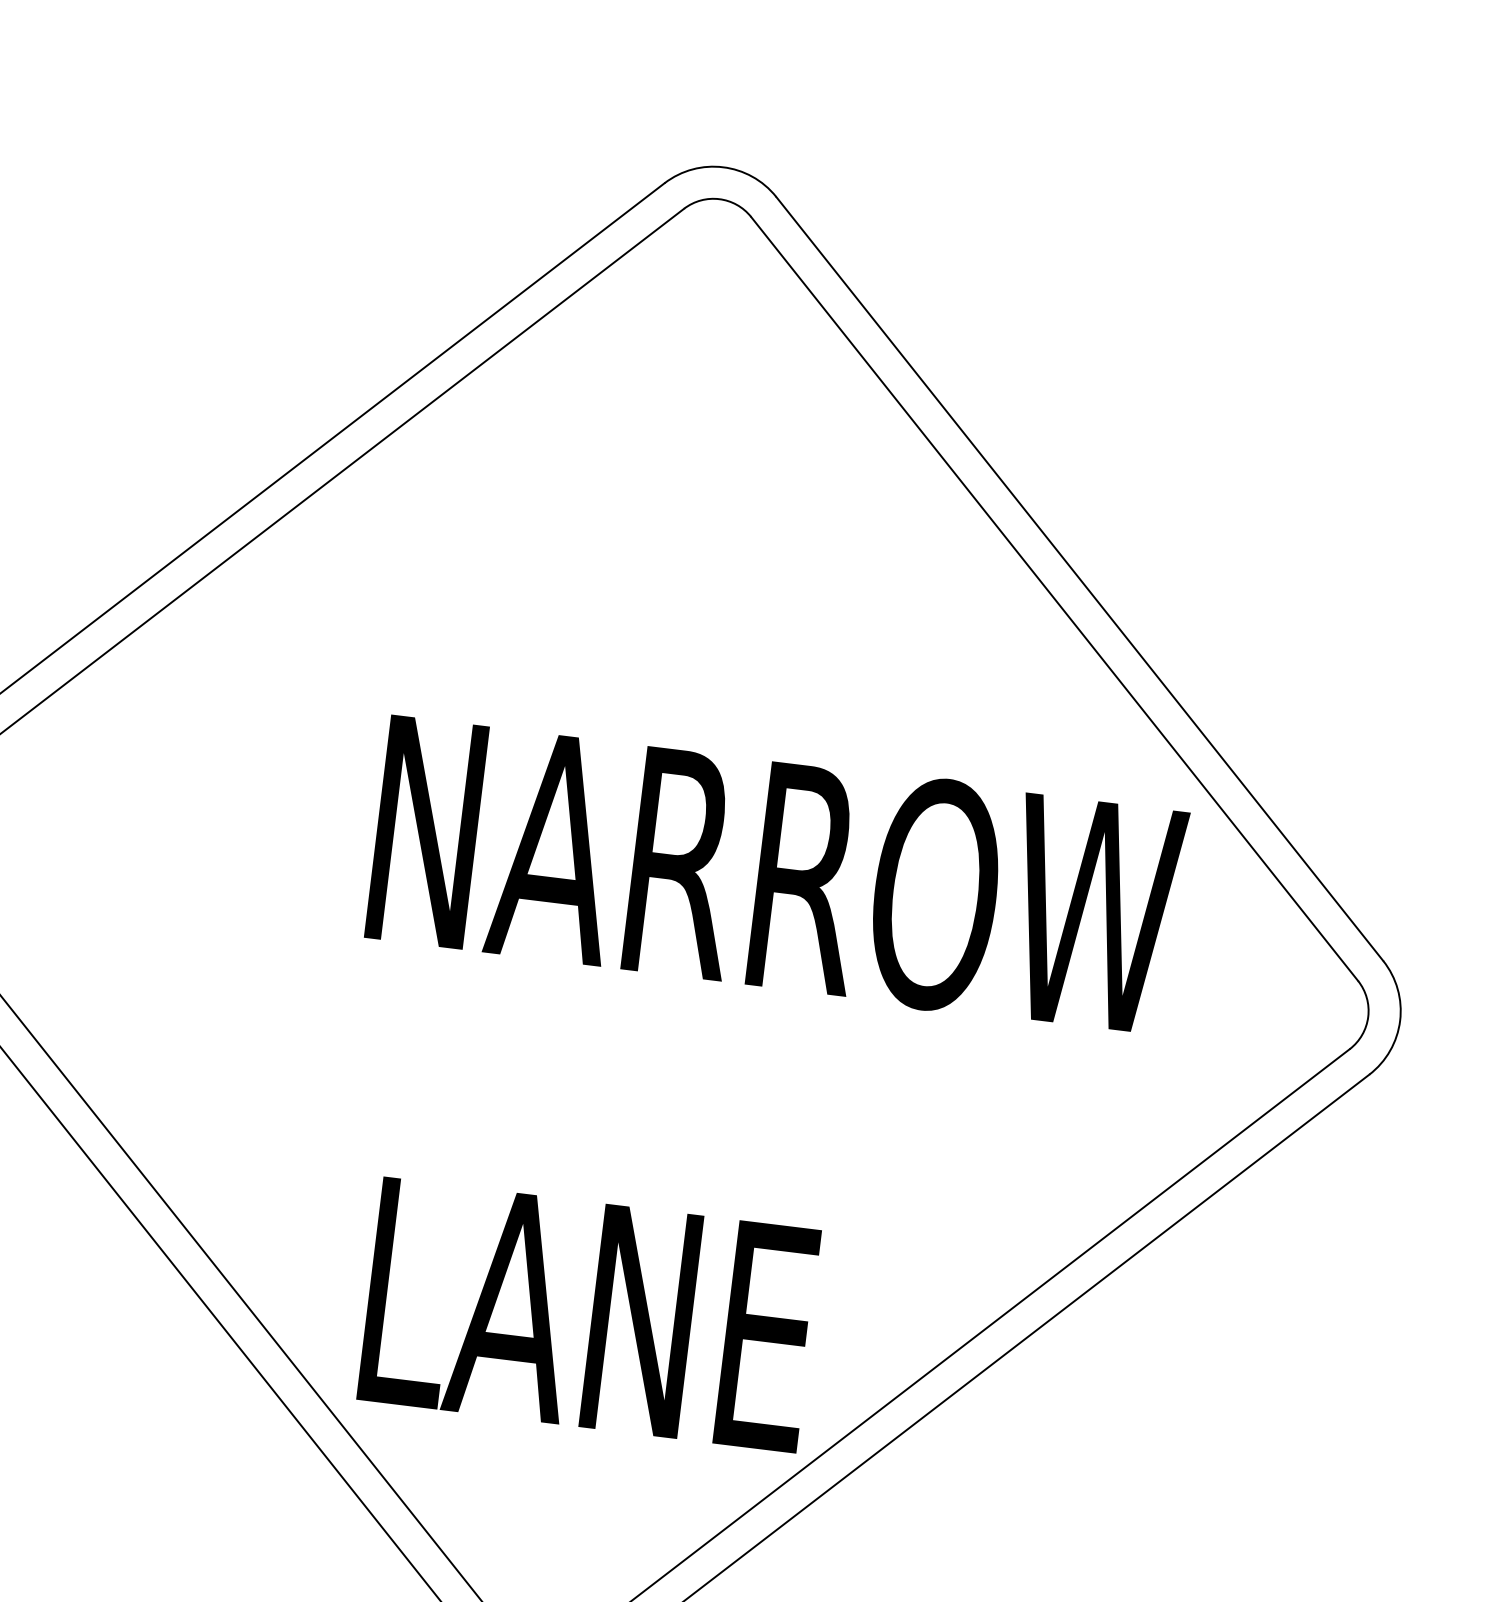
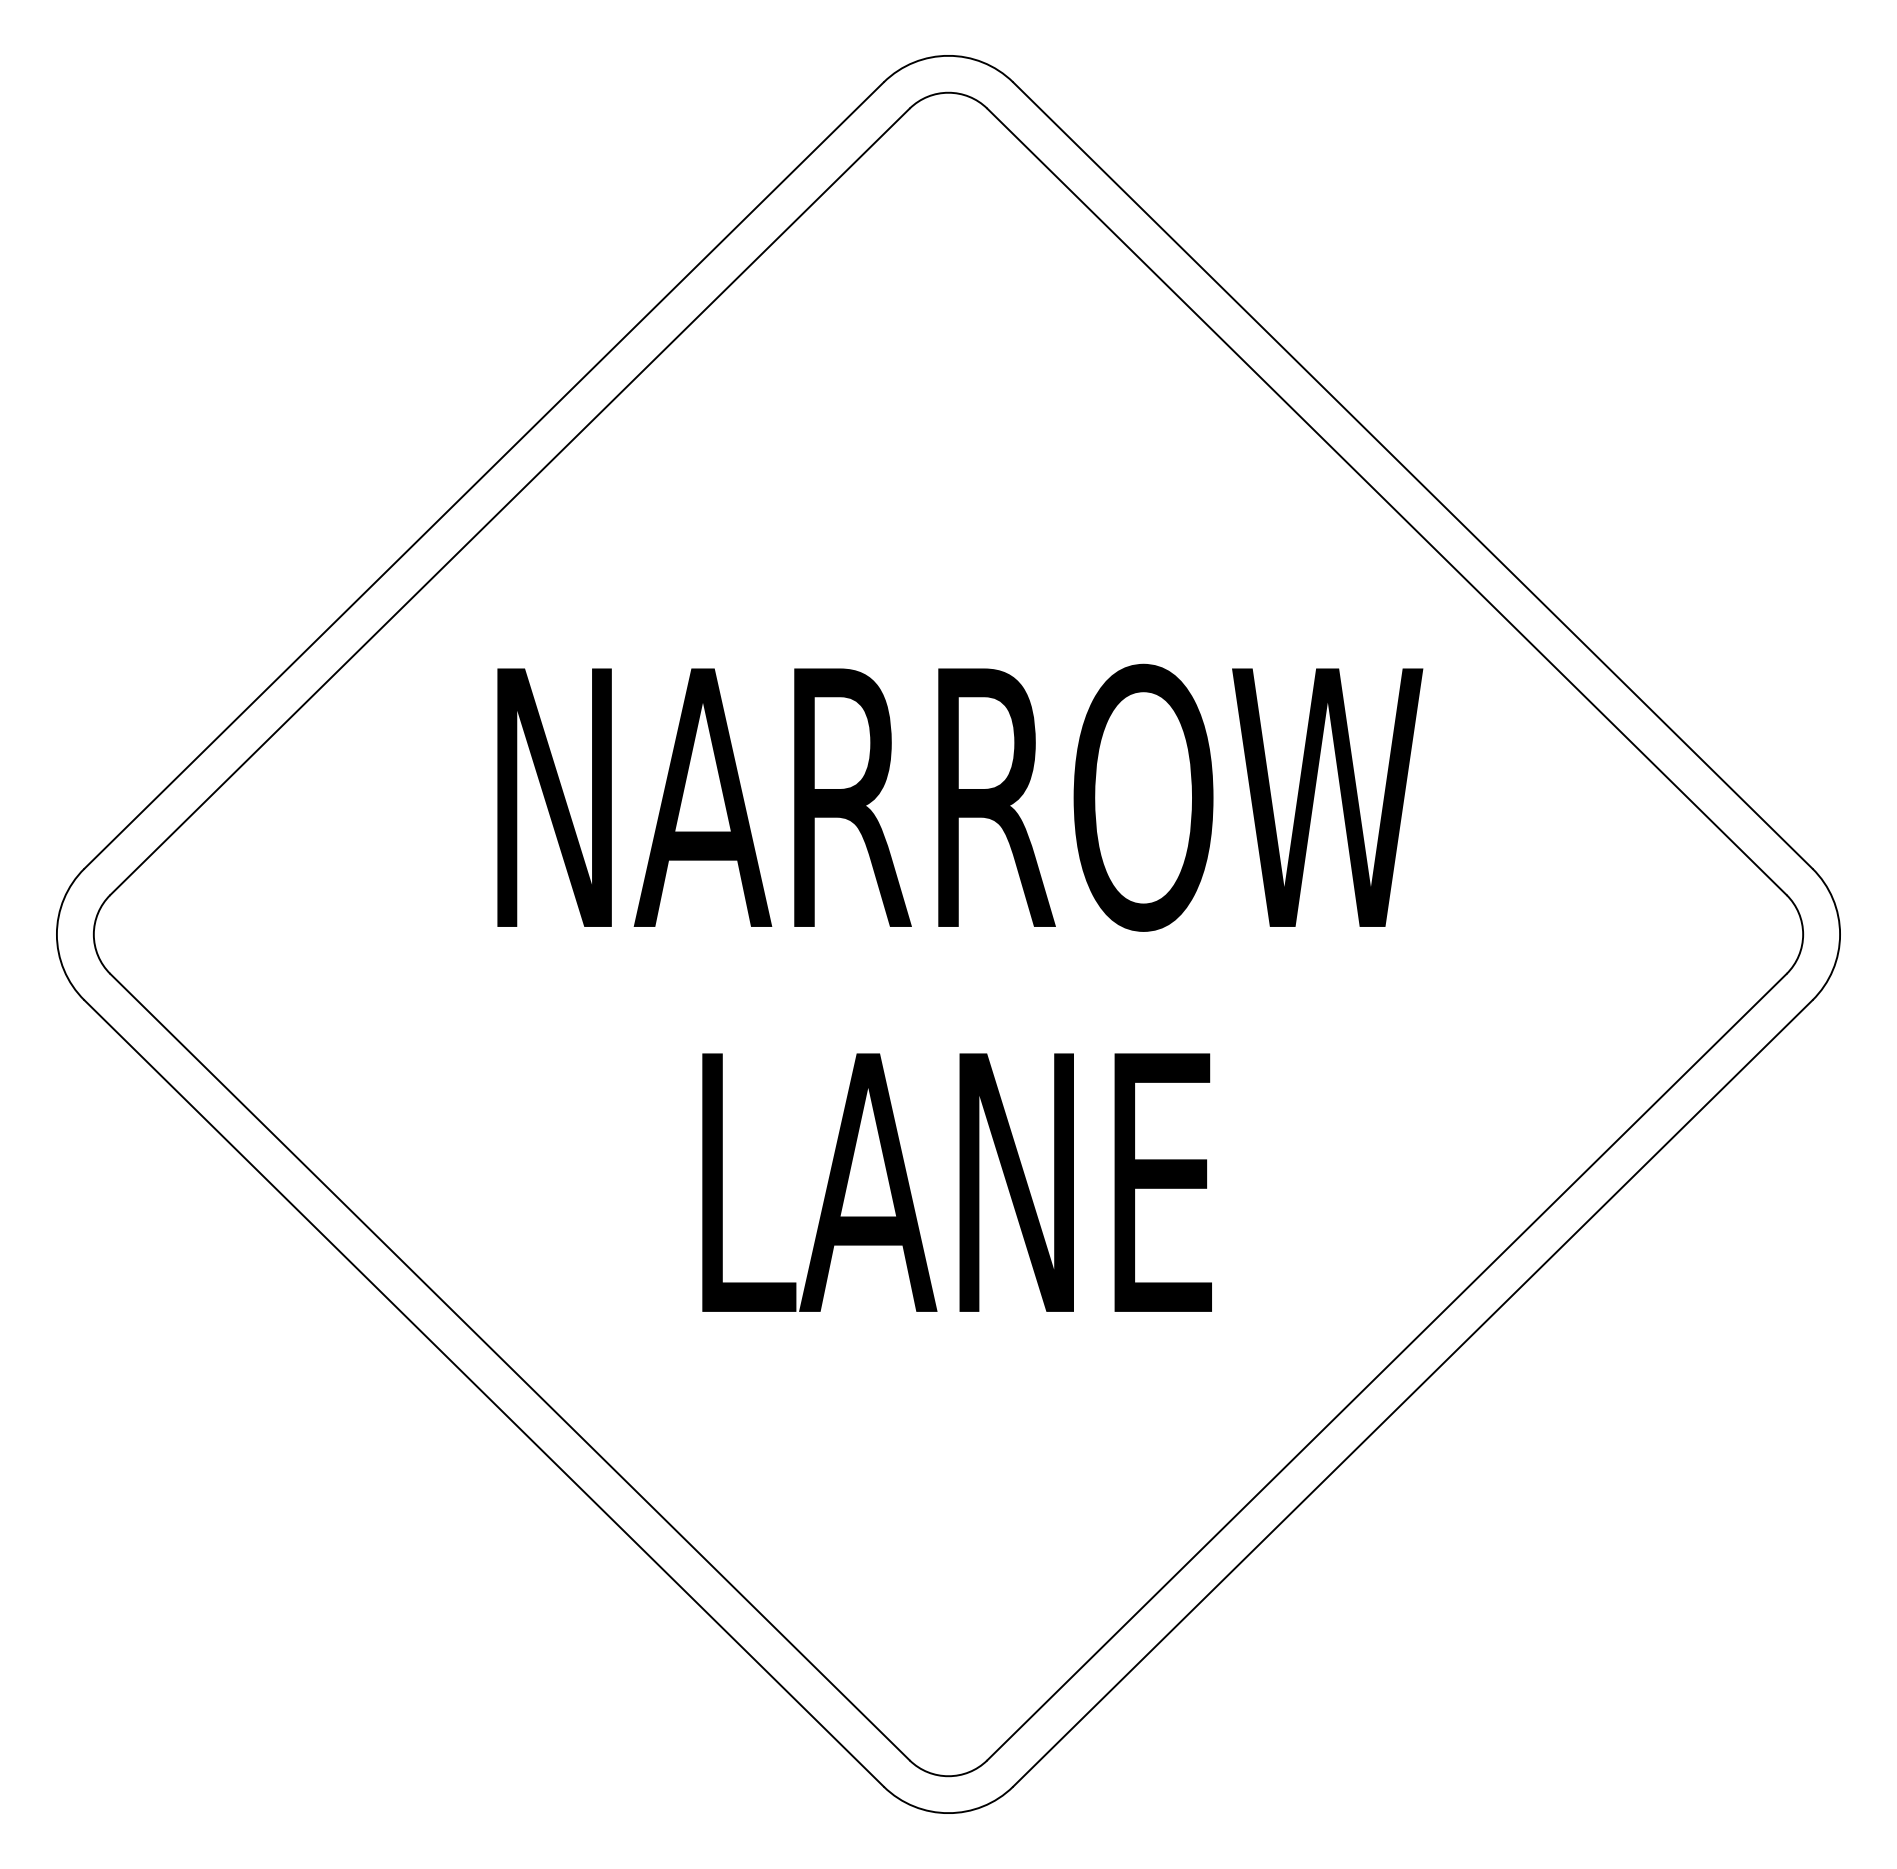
text: (777, 875) -> (960, 797), moved
text: (589, 1314) -> (956, 1182), moved

